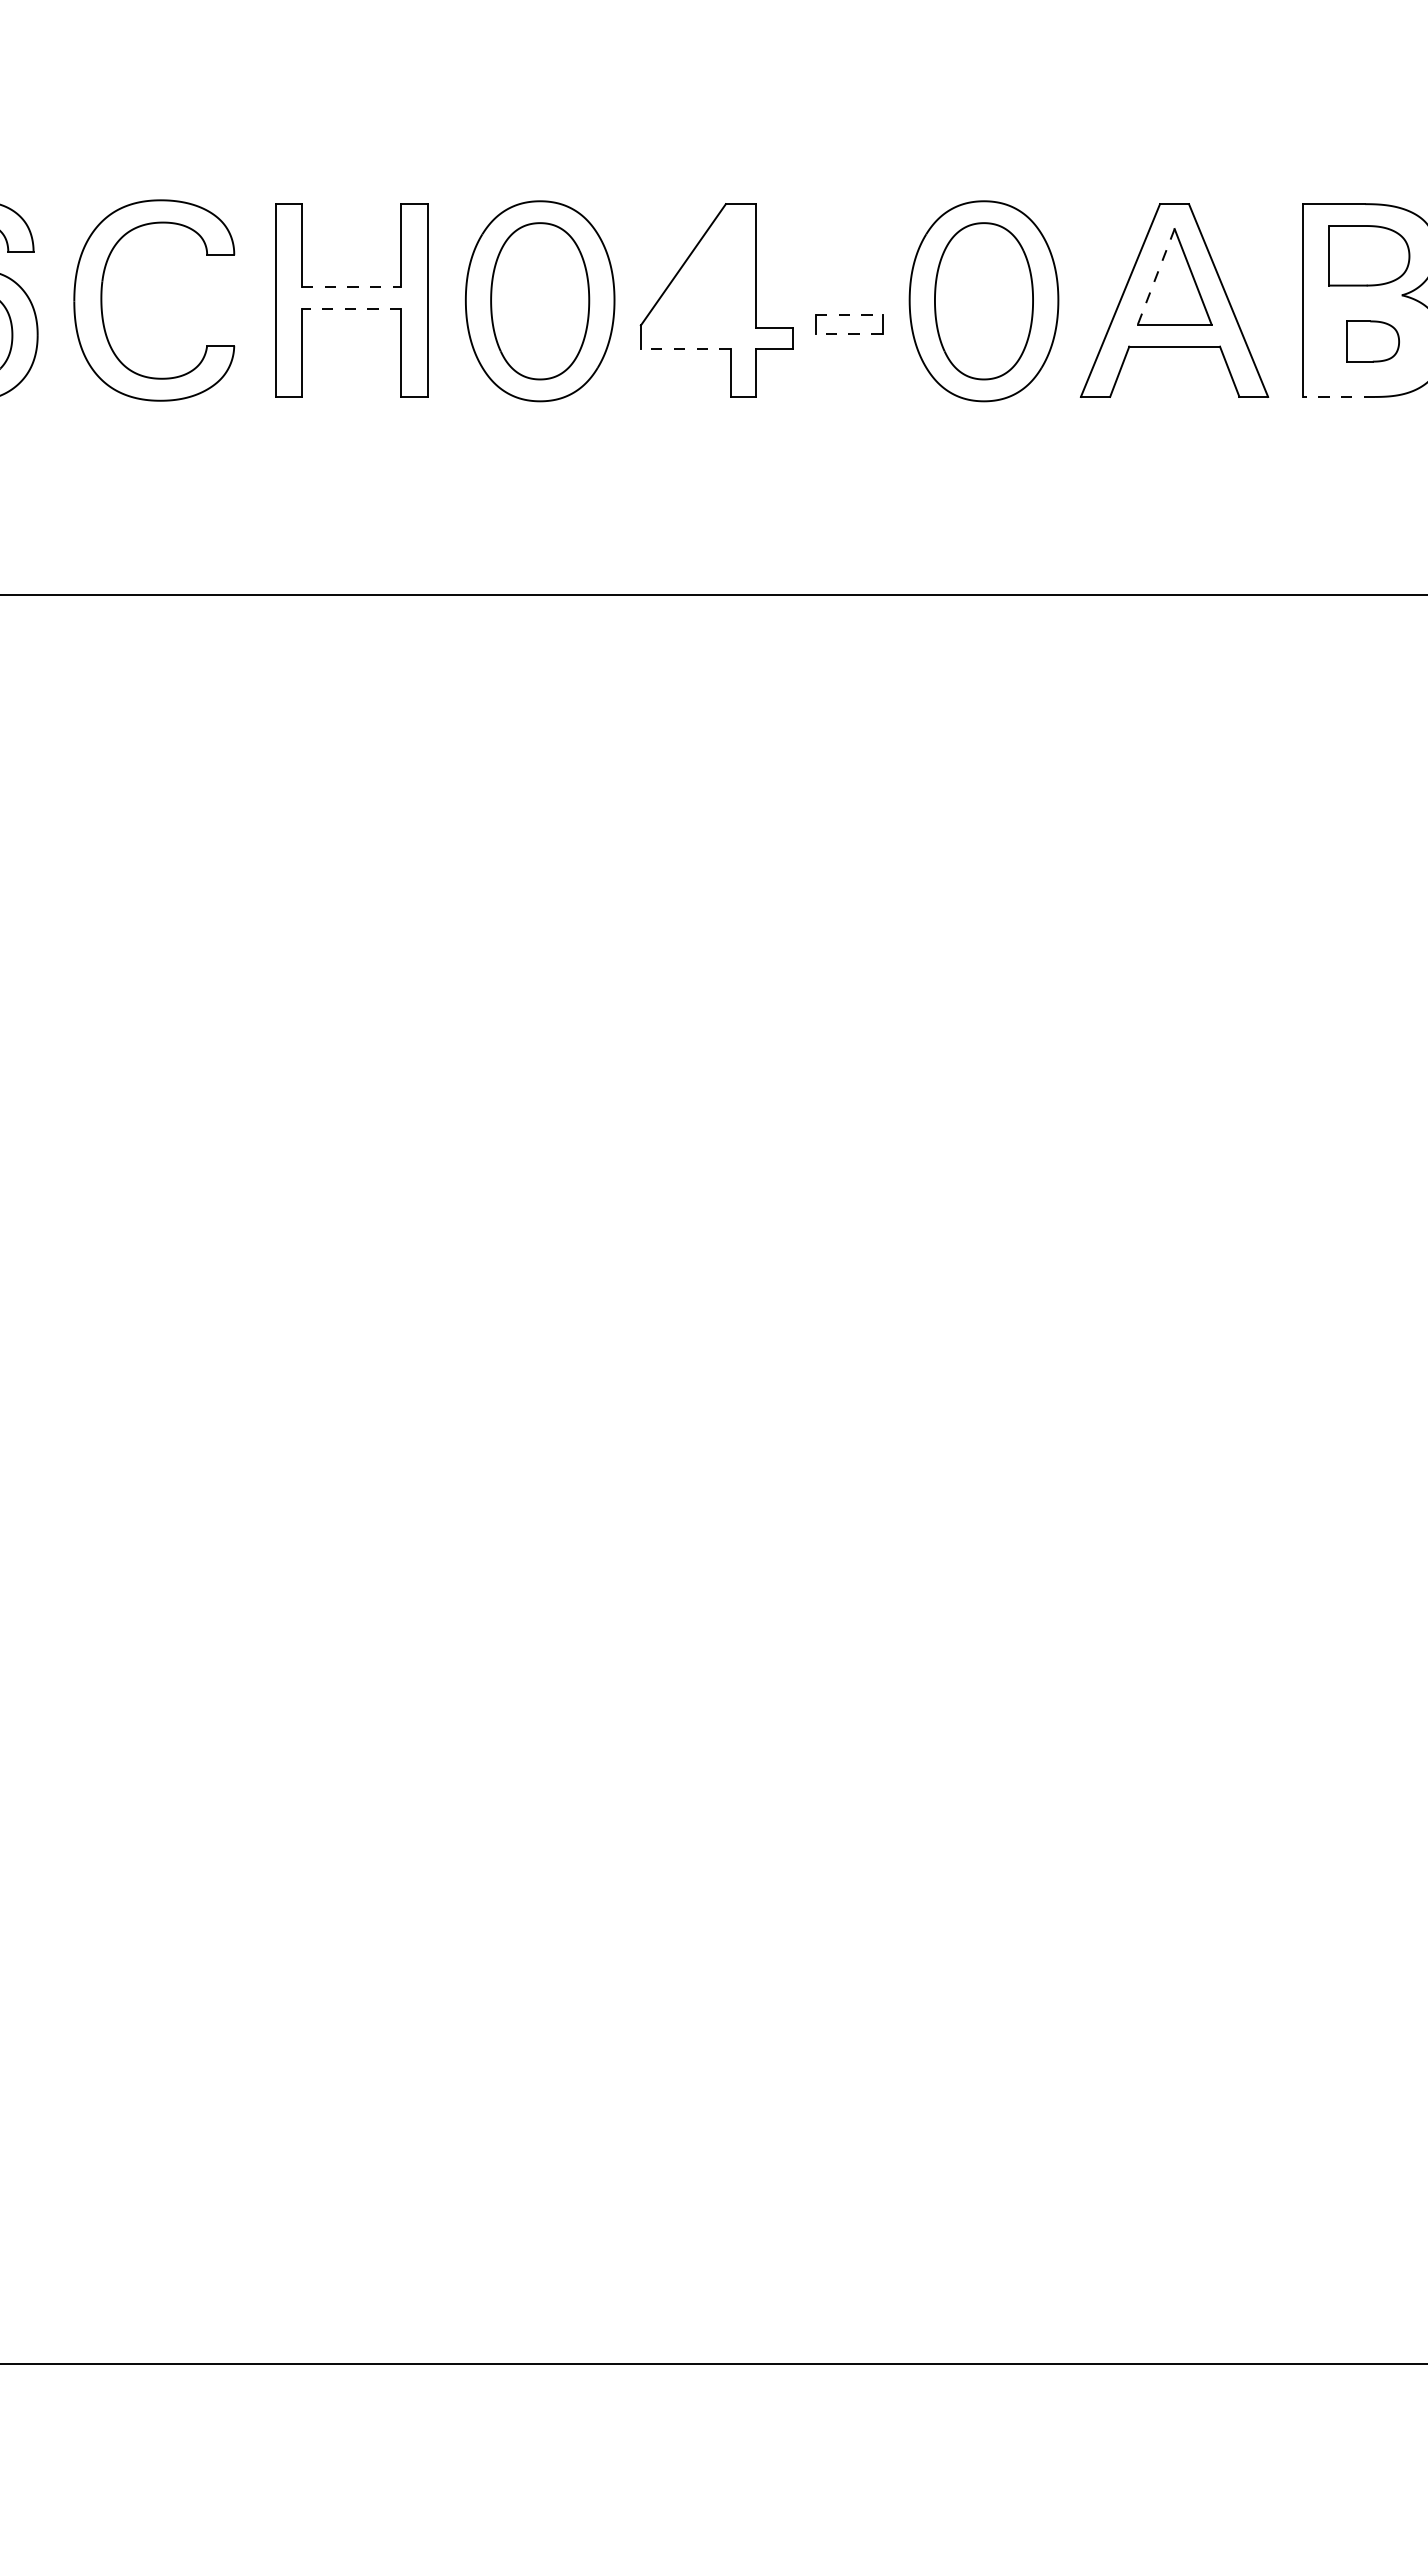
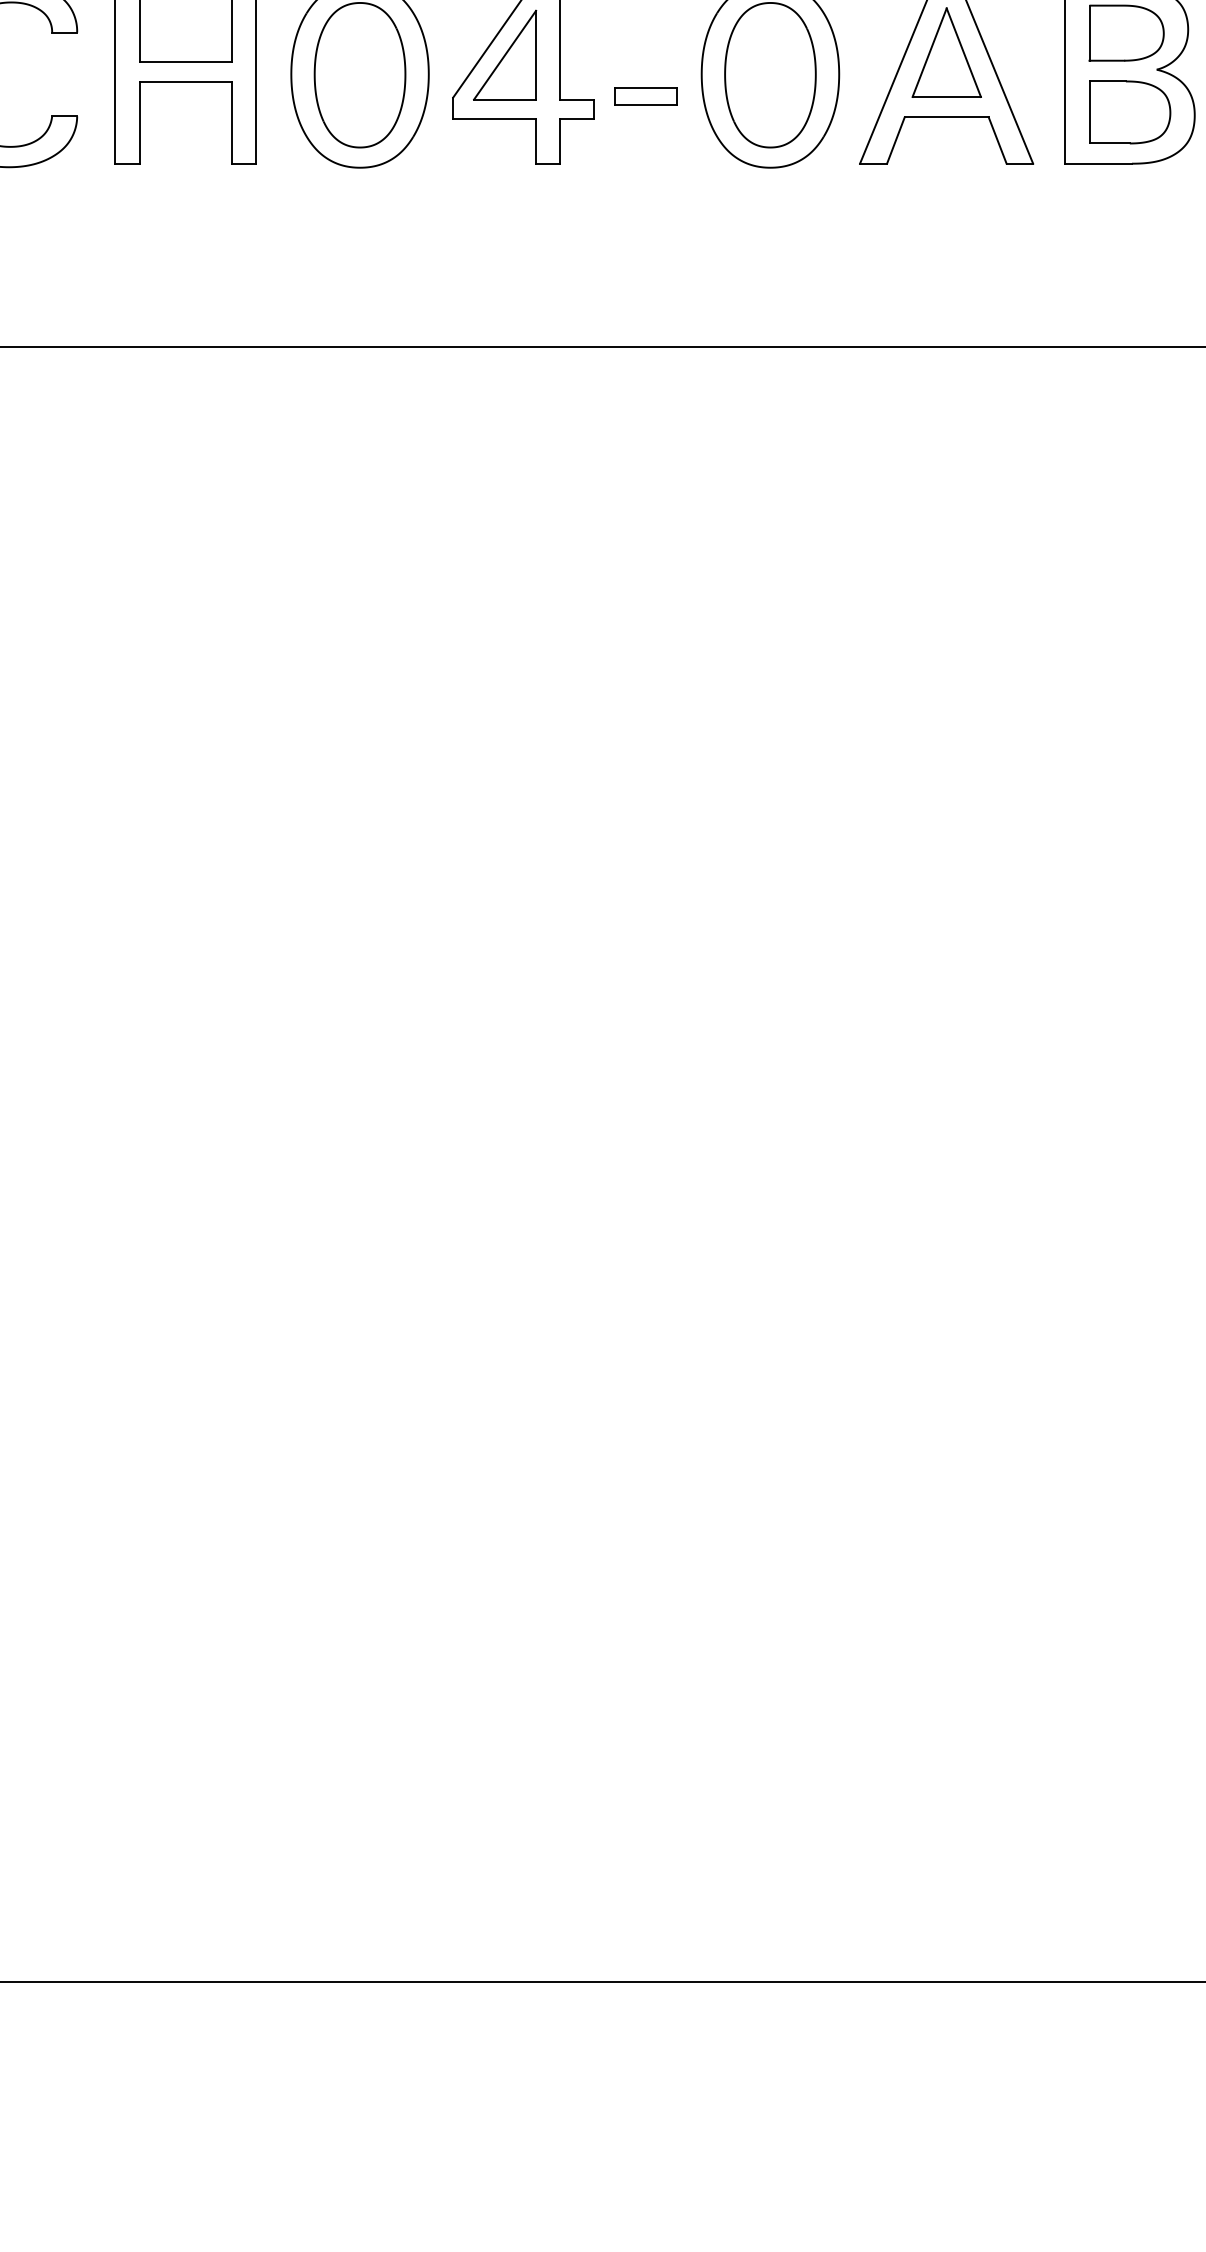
line: (1156, 277) -> (929, 53), dashed -> solid
part: (696, 279) -> (504, 55), added
line: (351, 286) -> (185, 61), dashed -> solid
line: (351, 308) -> (185, 81), dashed -> solid
line: (849, 315) -> (646, 88), dashed -> solid
line: (848, 333) -> (645, 105), dashed -> solid
part: (1372, 341) -> (1129, 112), size x1.67
line: (685, 348) -> (494, 118), dashed -> solid
line: (1338, 396) -> (1098, 163), dashed -> solid

